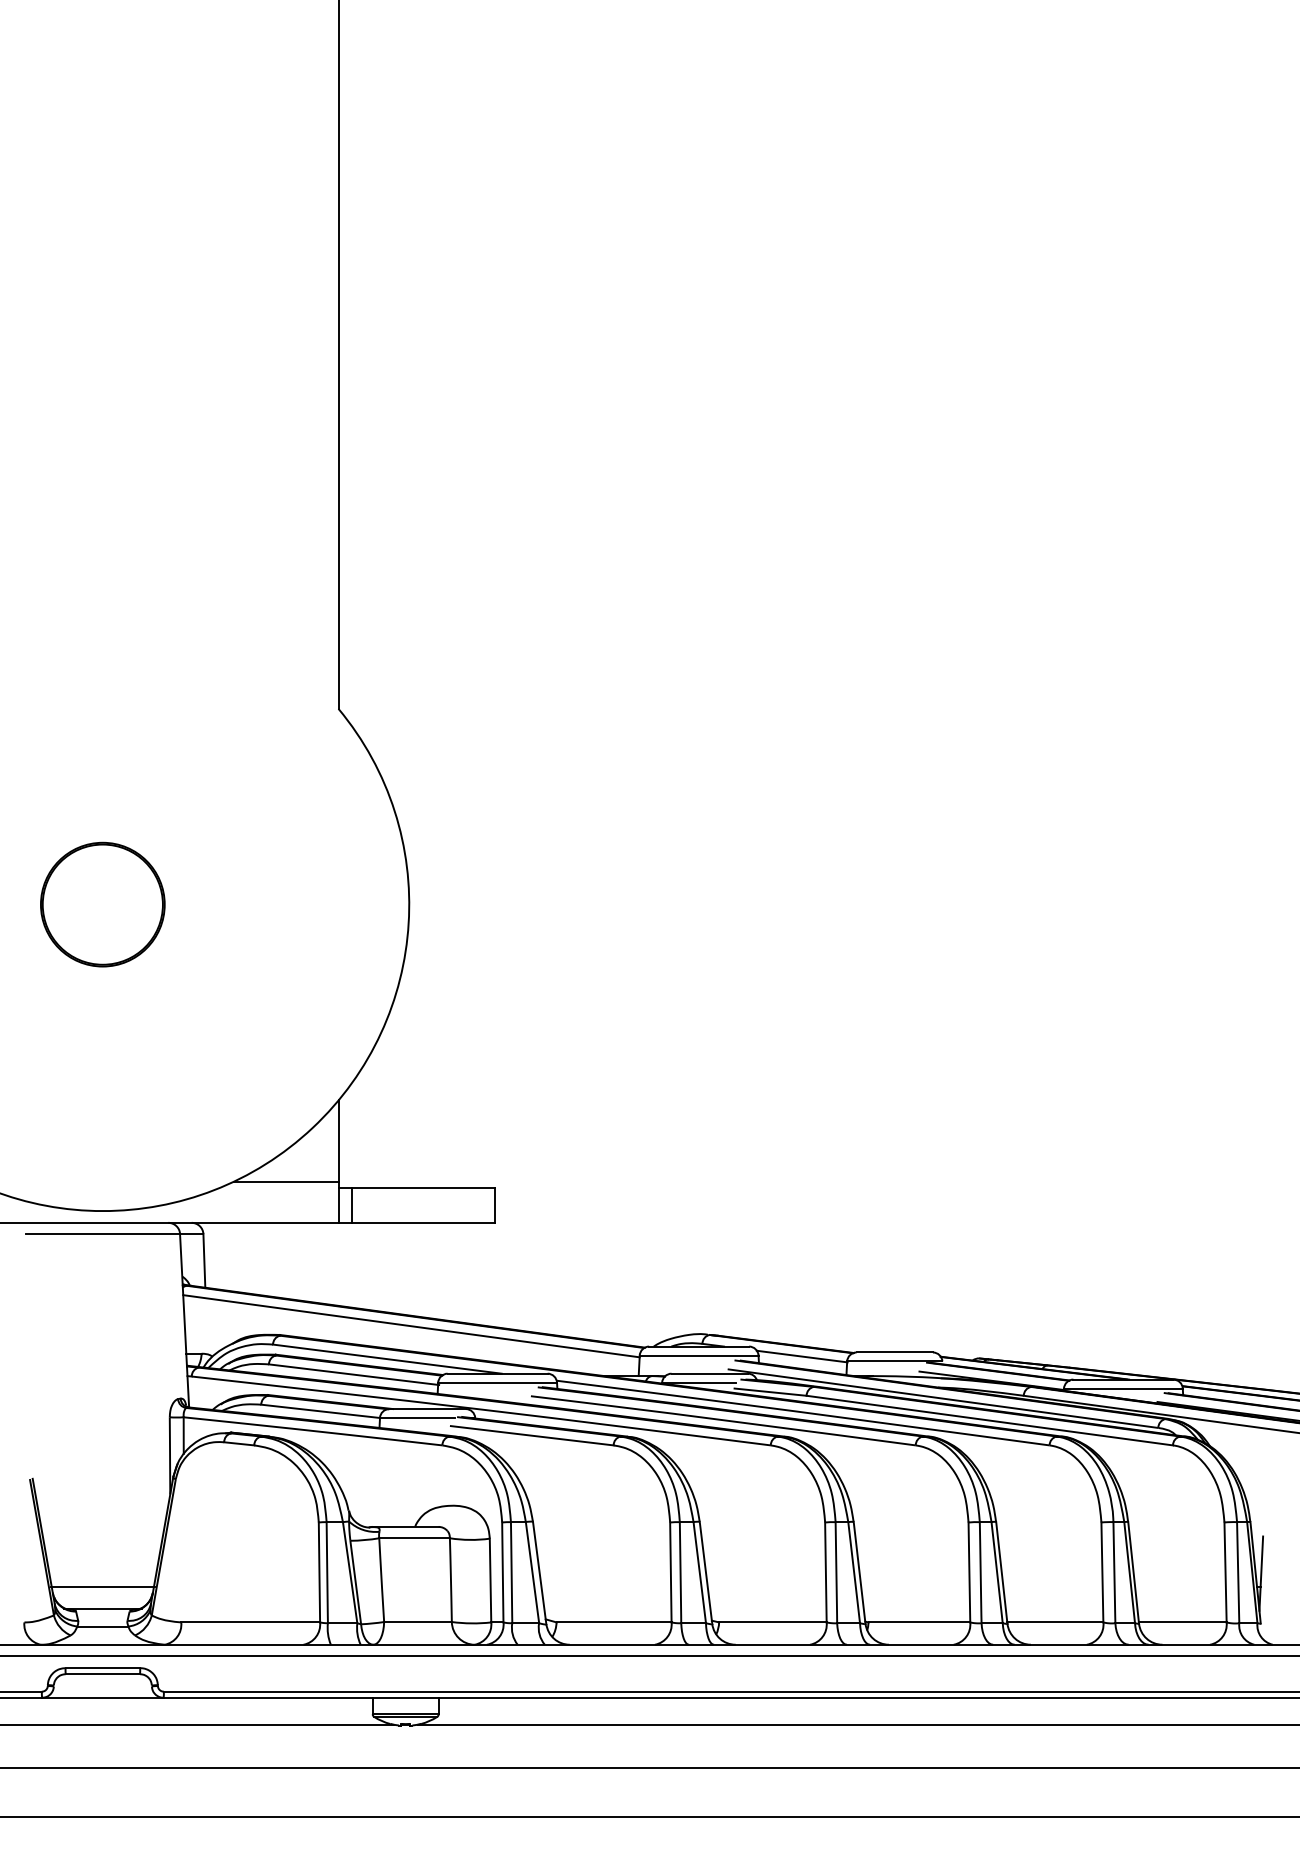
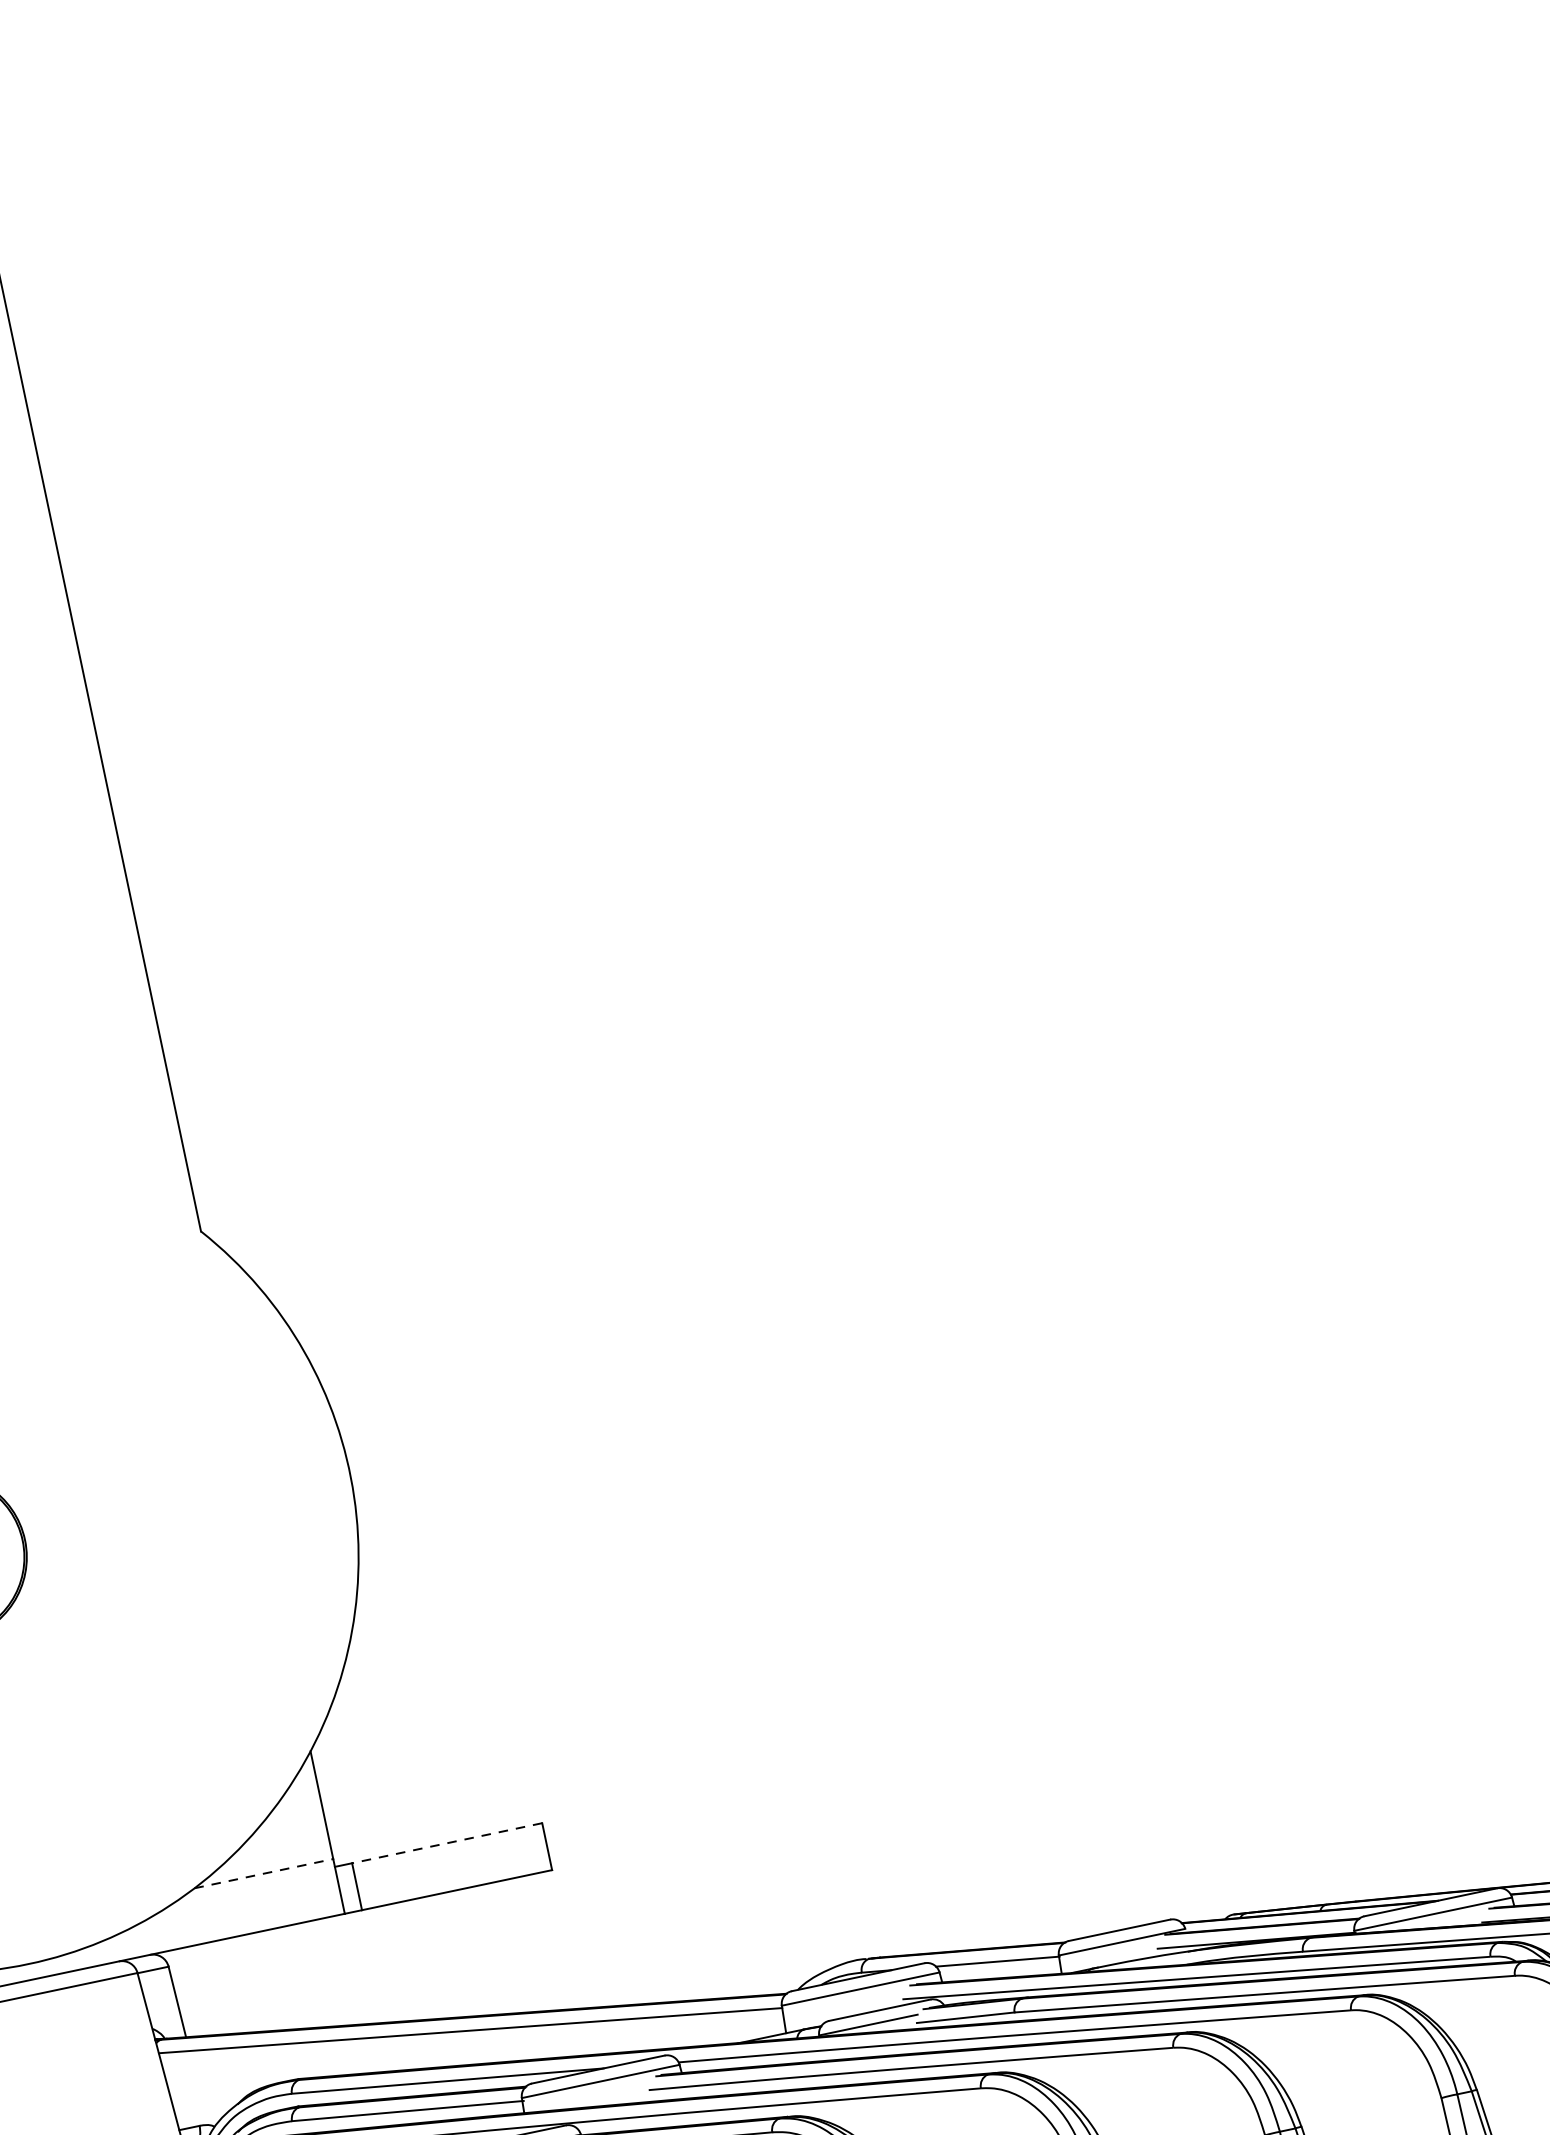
line: (286, 1181) -> (264, 1873), solid -> dashed
line: (423, 1187) -> (447, 1843), solid -> dashed

